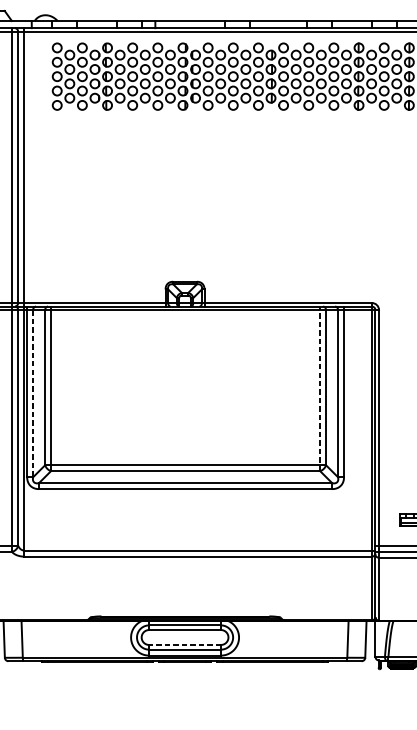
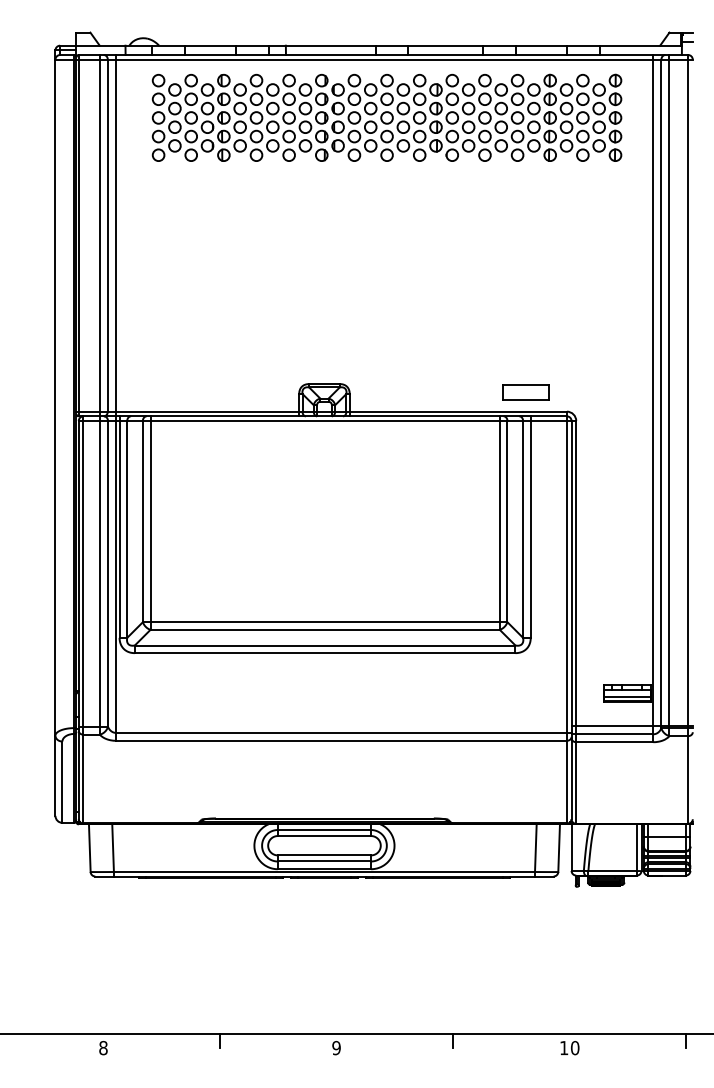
part: (339, 288) -> (525, 392), added
line: (319, 389) -> (499, 523), dashed -> solid
line: (33, 393) -> (127, 529), dashed -> solid
line: (185, 645) -> (324, 855), dashed -> solid

